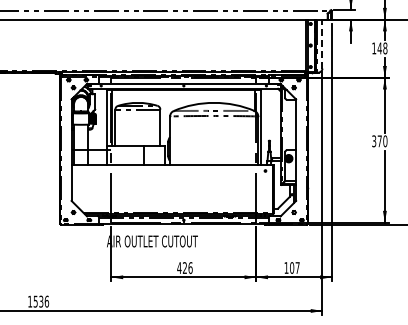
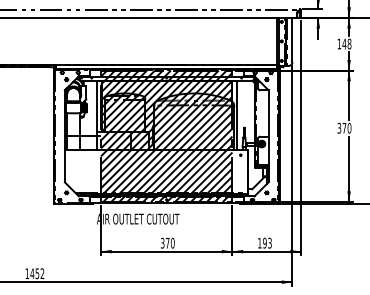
line: (322, 43) -> (292, 39), dashed -> solid
hatch: (183, 149) -> (166, 135), added
text: (184, 267) -> (167, 242), 426 -> 370
text: (294, 267) -> (267, 242), 107 -> 193
text: (41, 301) -> (37, 273), 1536 -> 1452

